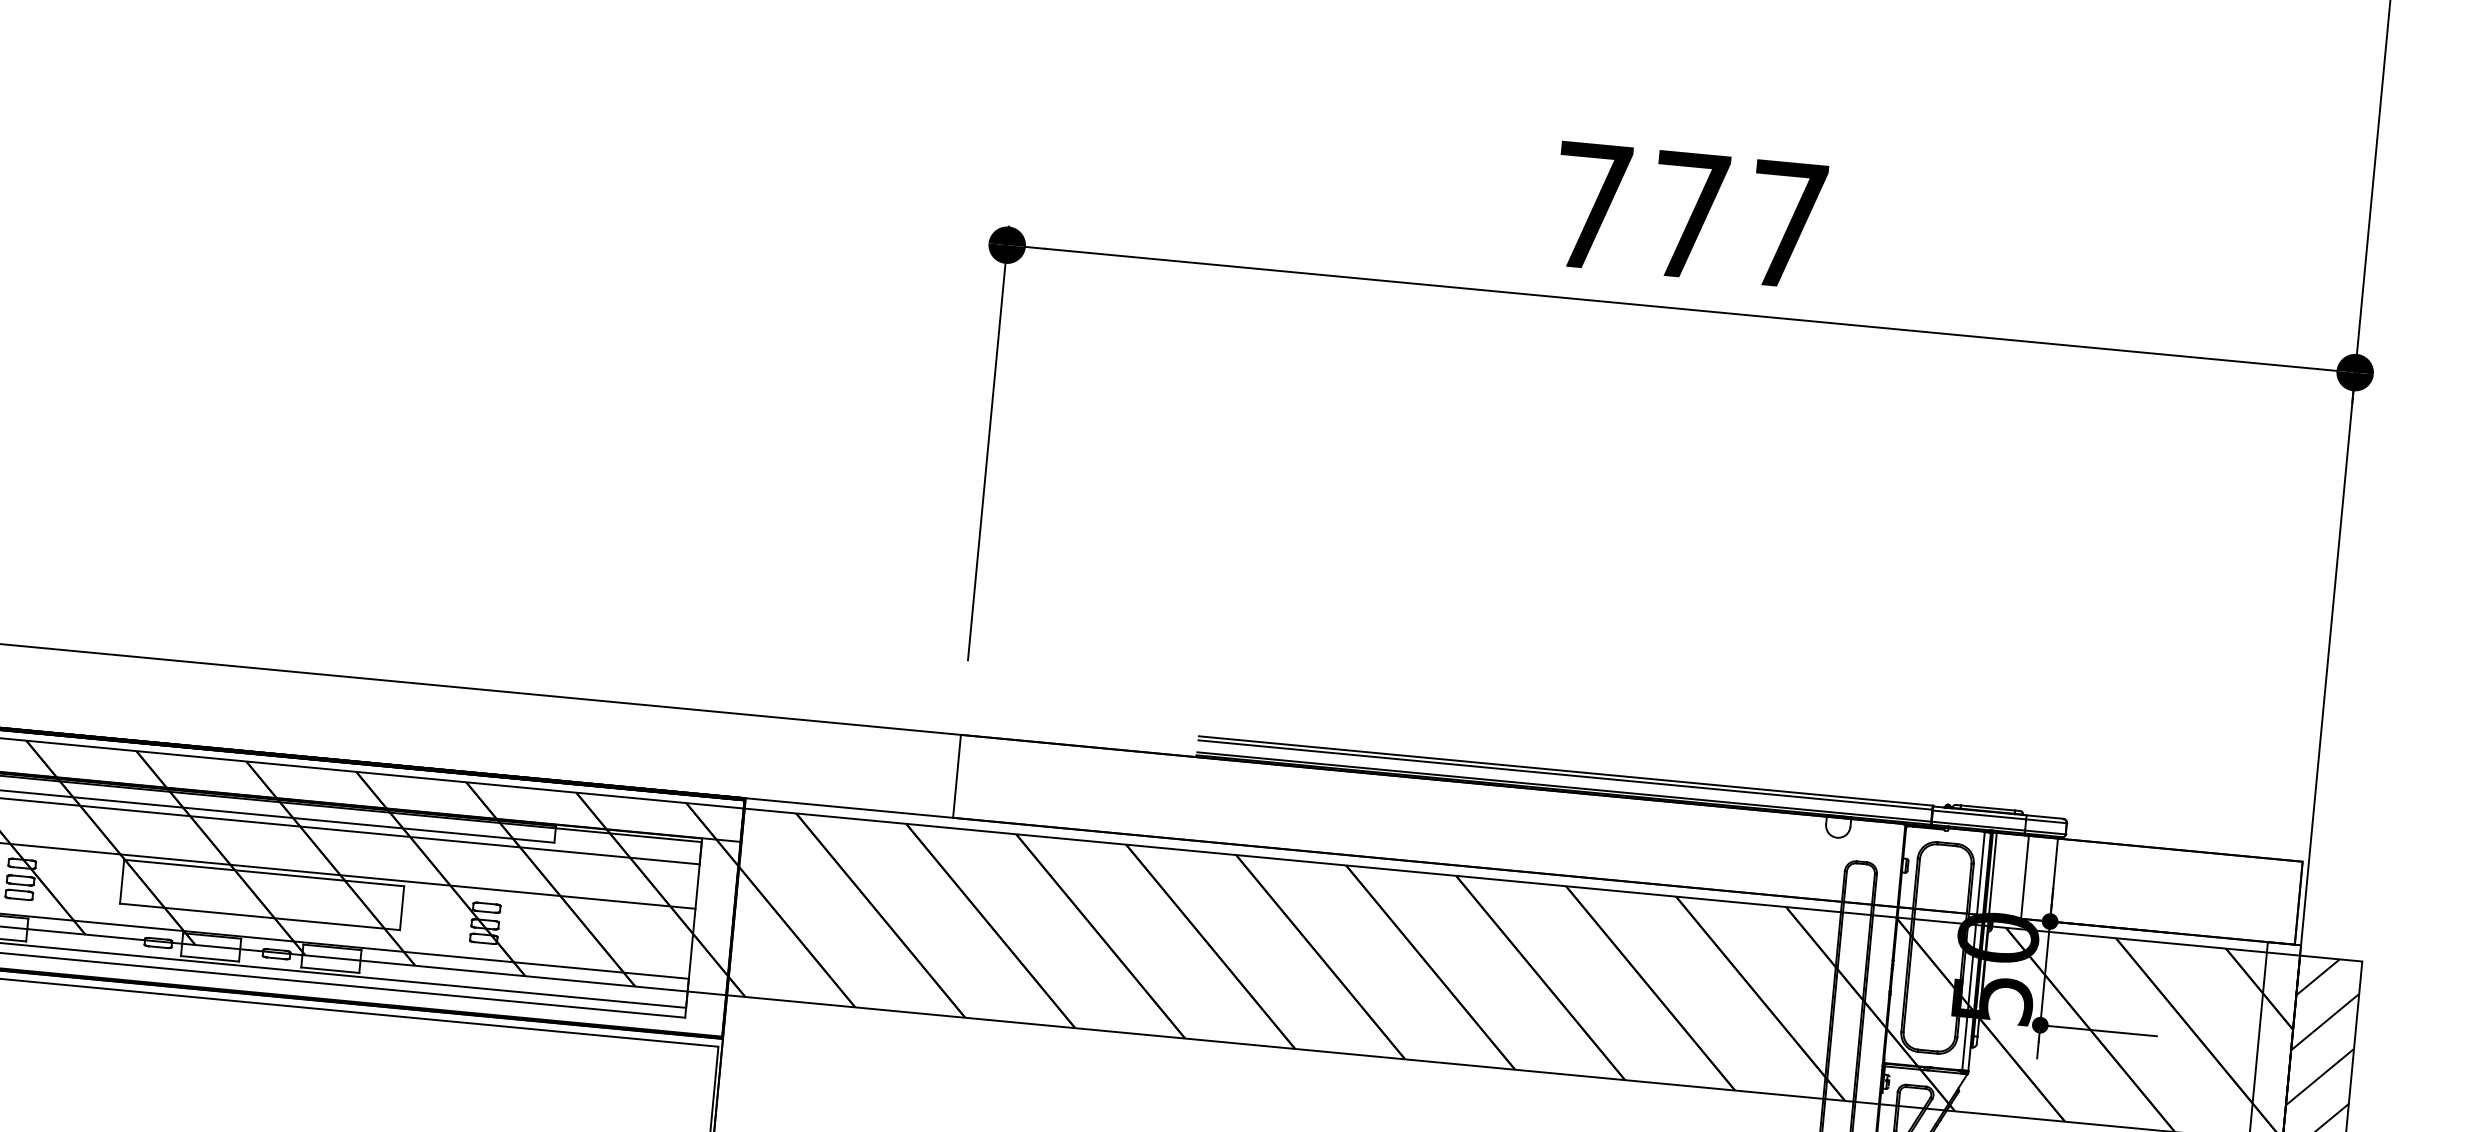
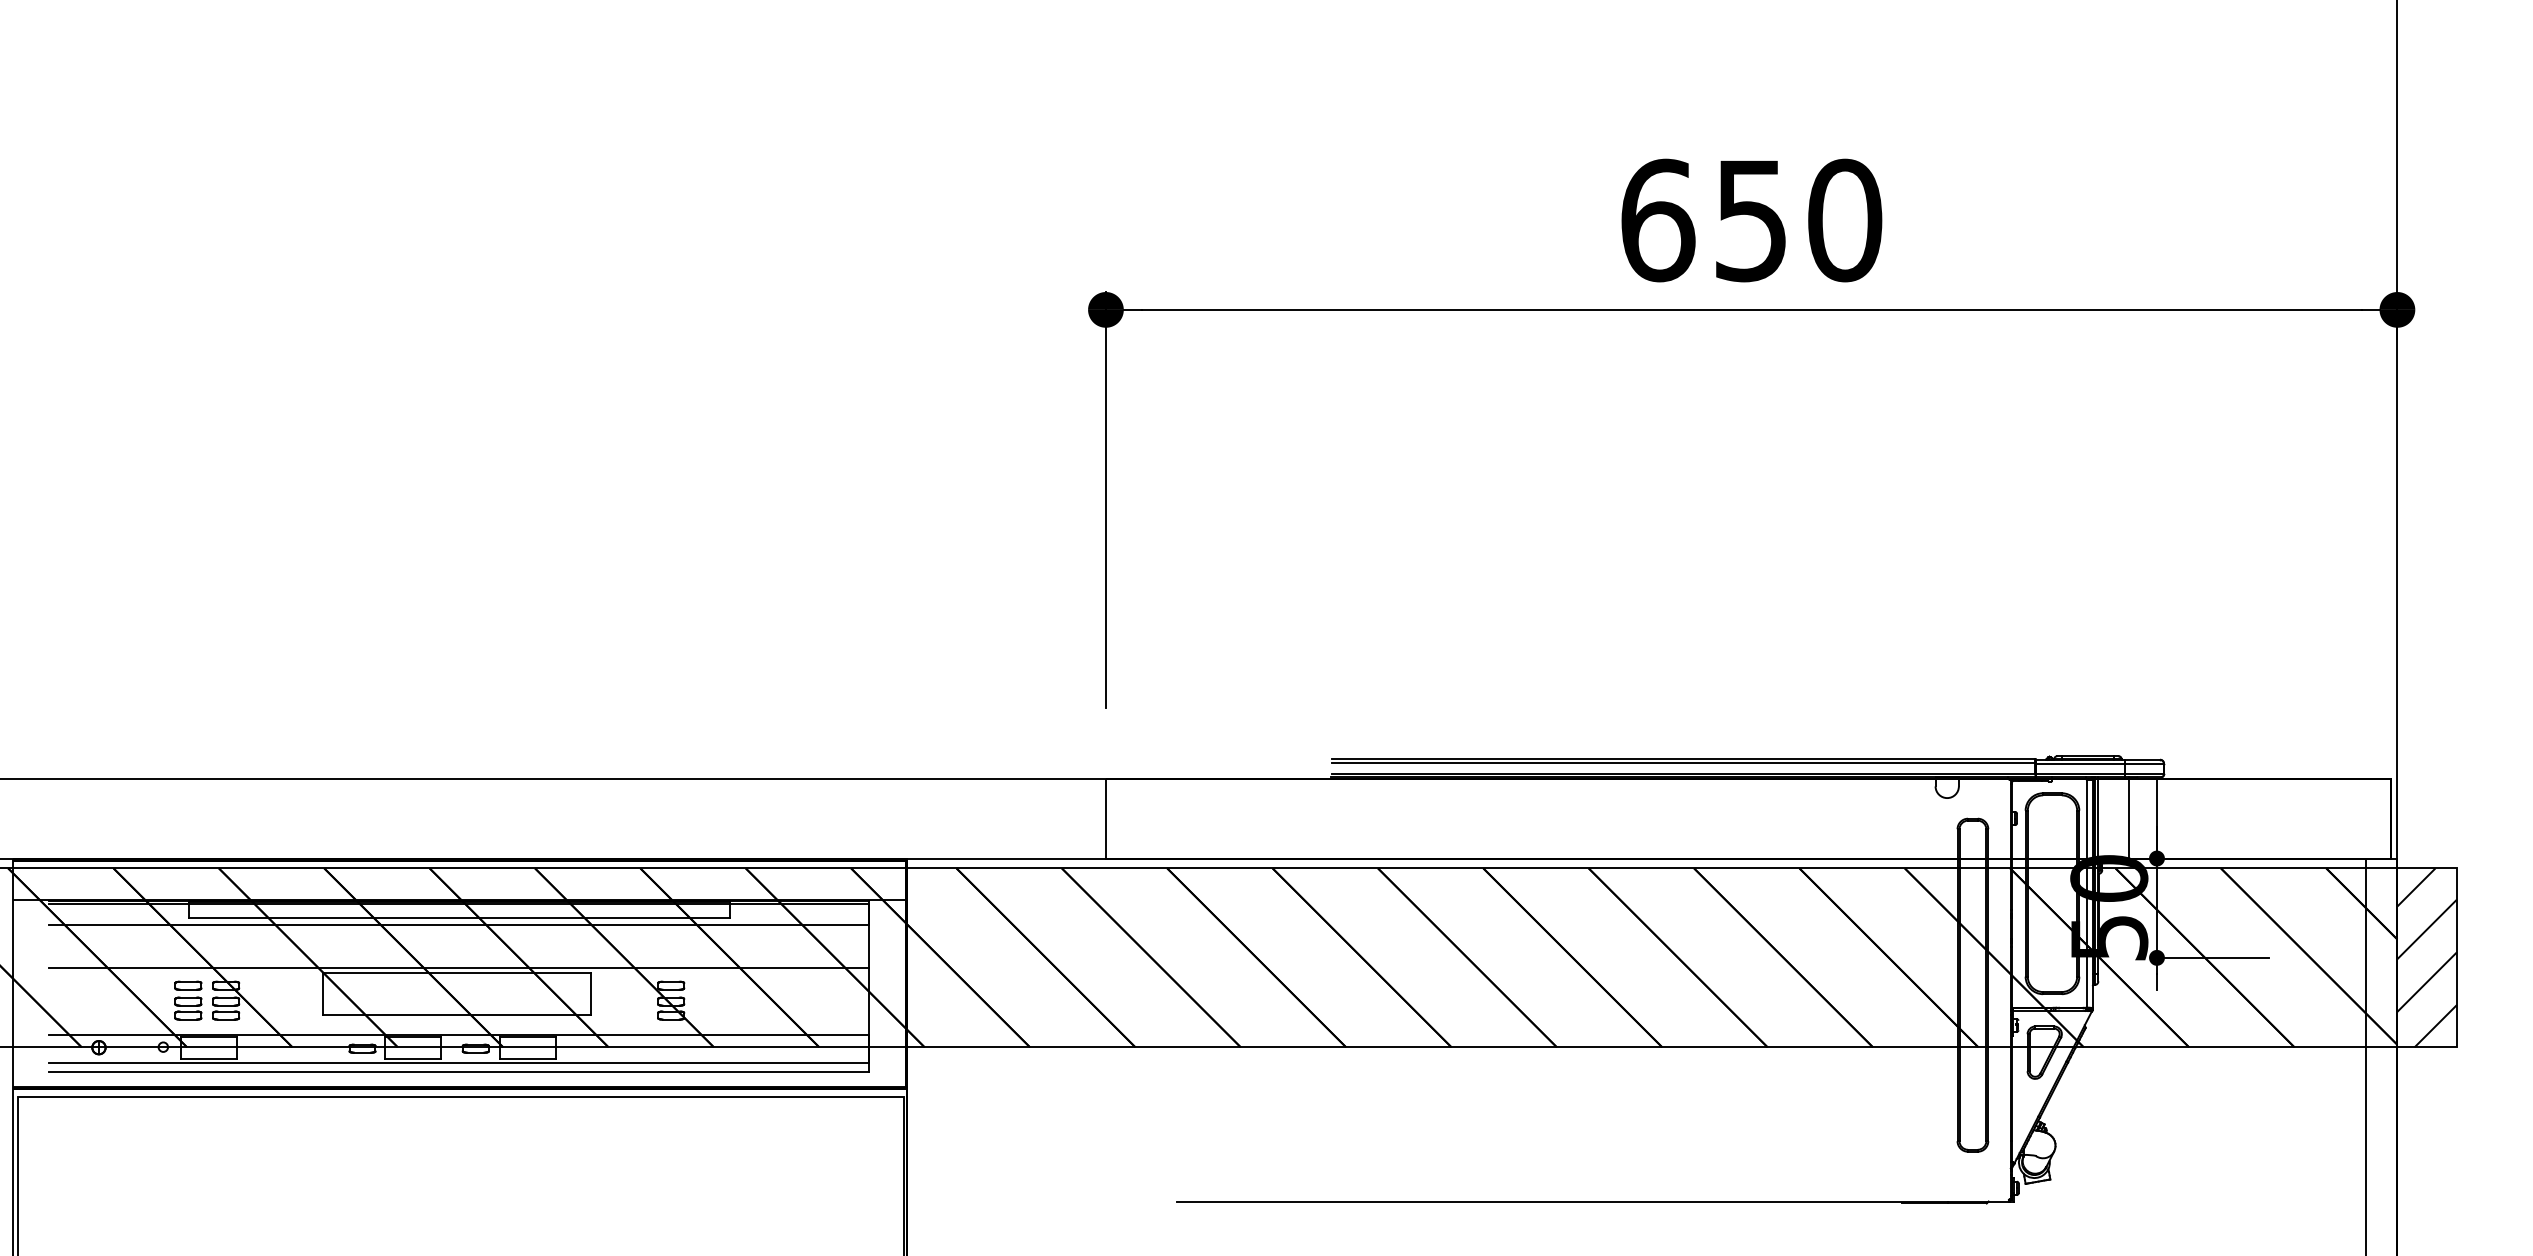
text: (1689, 215) -> (1751, 220), 777 -> 650

